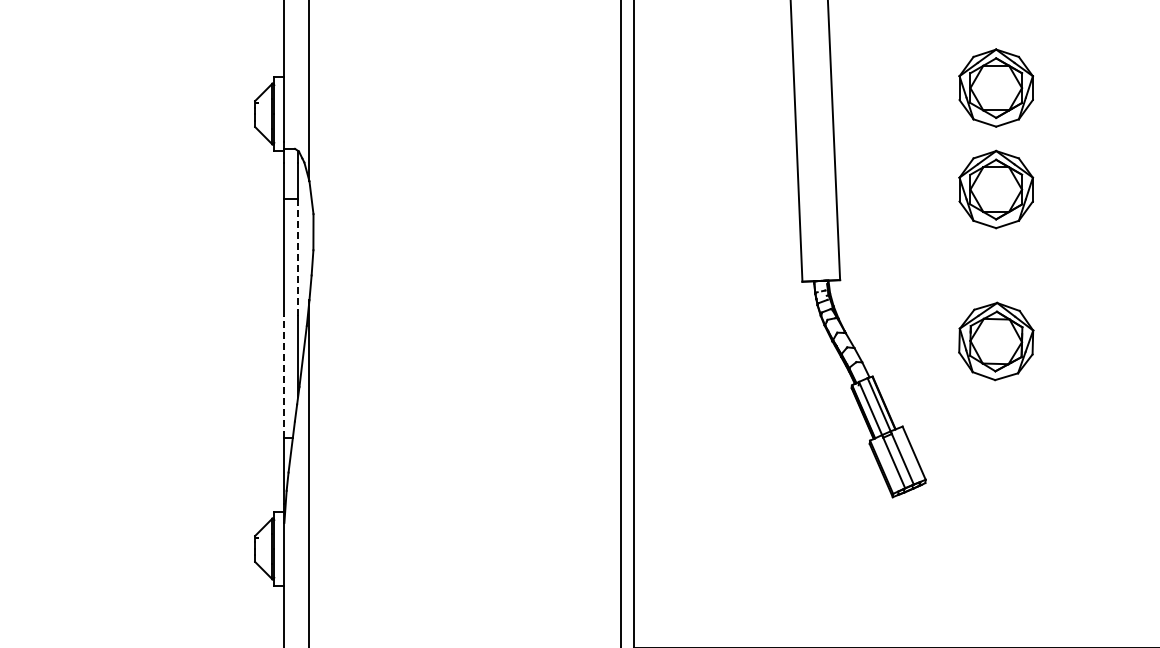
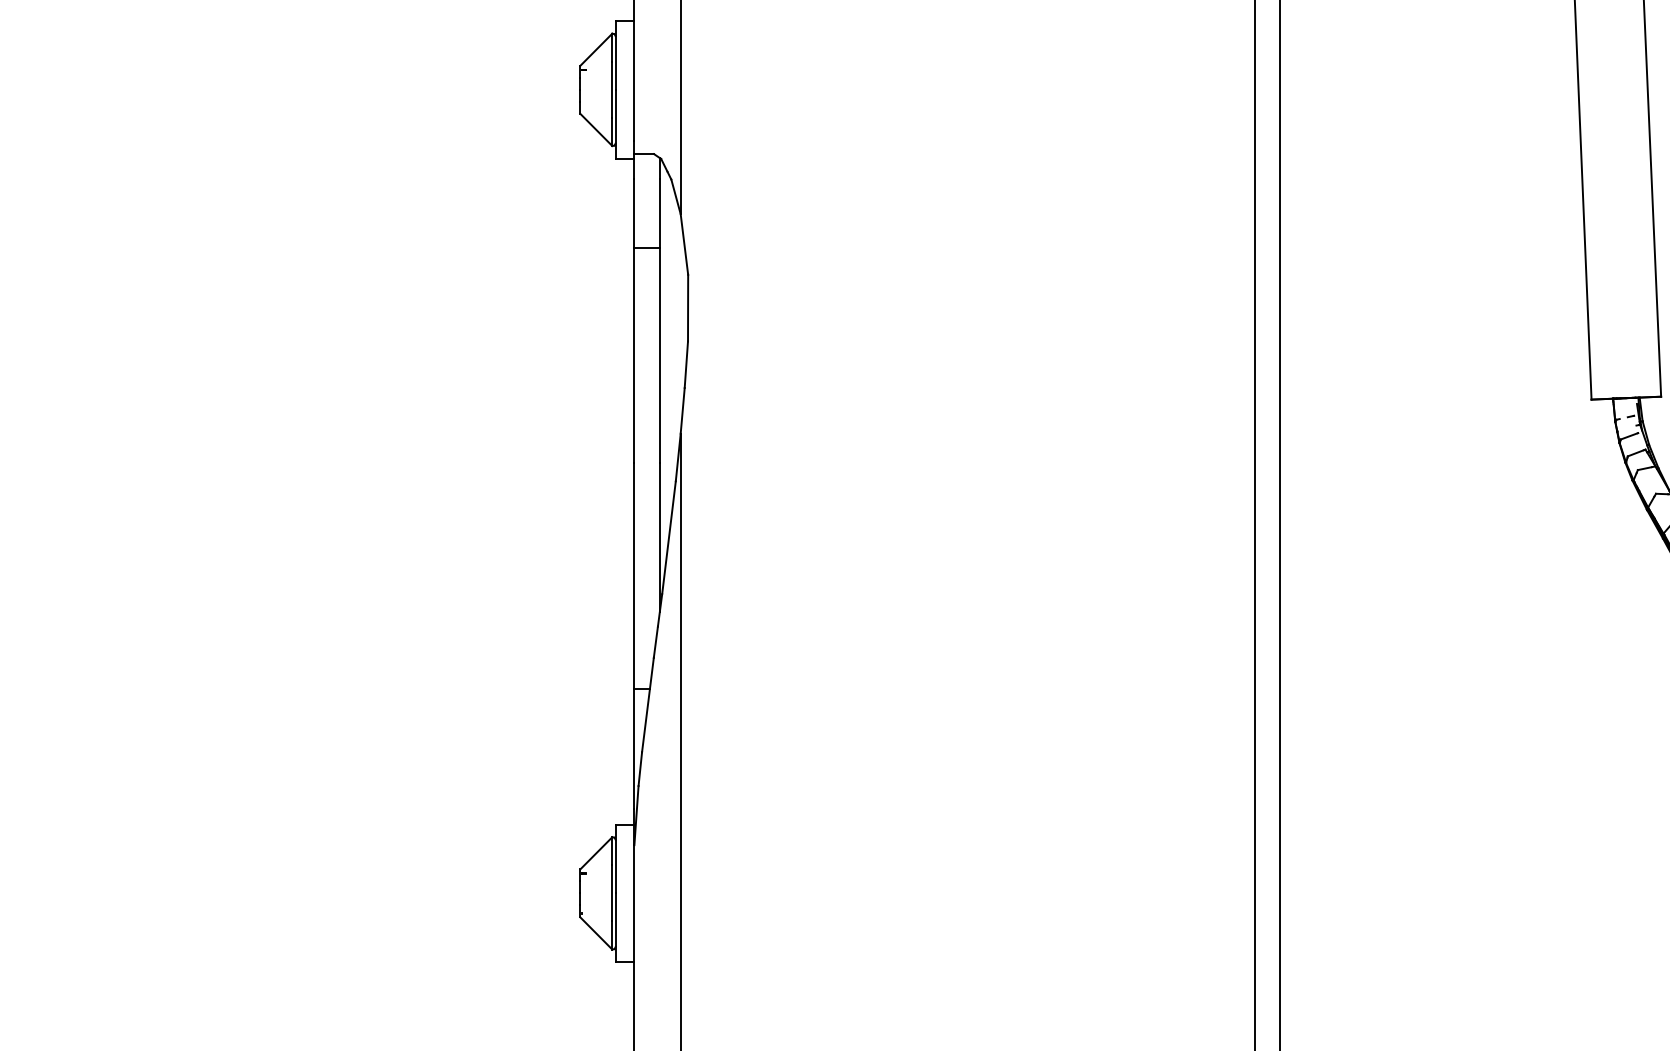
line: (298, 257) -> (660, 354), dashed -> solid
line: (284, 376) -> (634, 574), dashed -> solid

